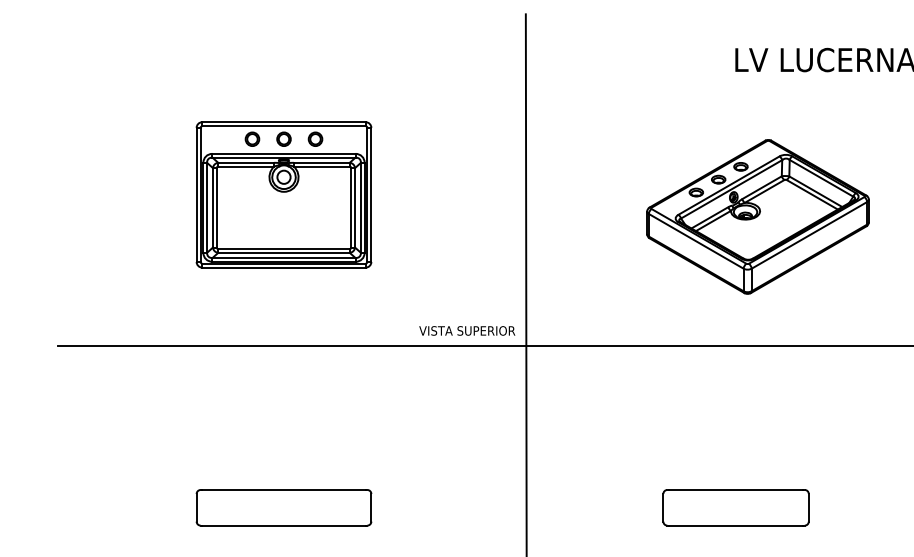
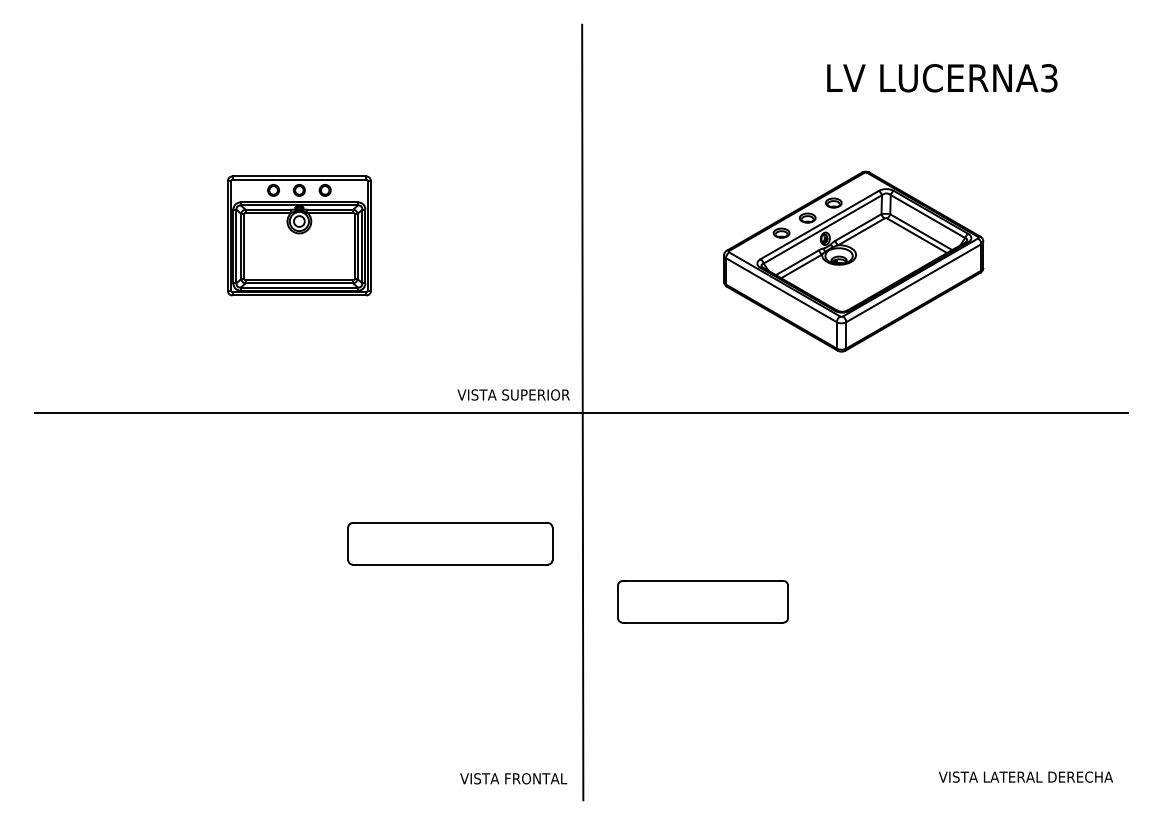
part: (284, 194) -> (299, 235), size x0.7
part: (284, 507) -> (450, 543), moved
part: (735, 507) -> (702, 601), moved

